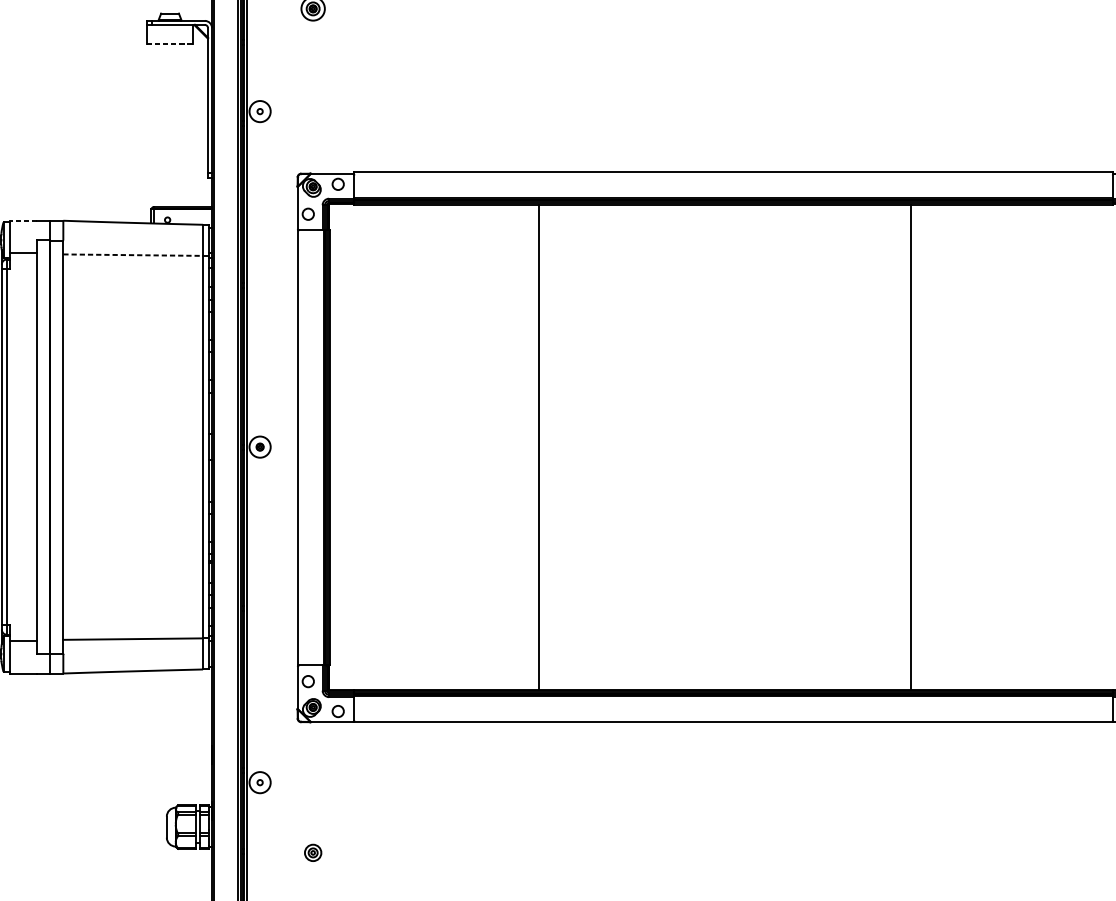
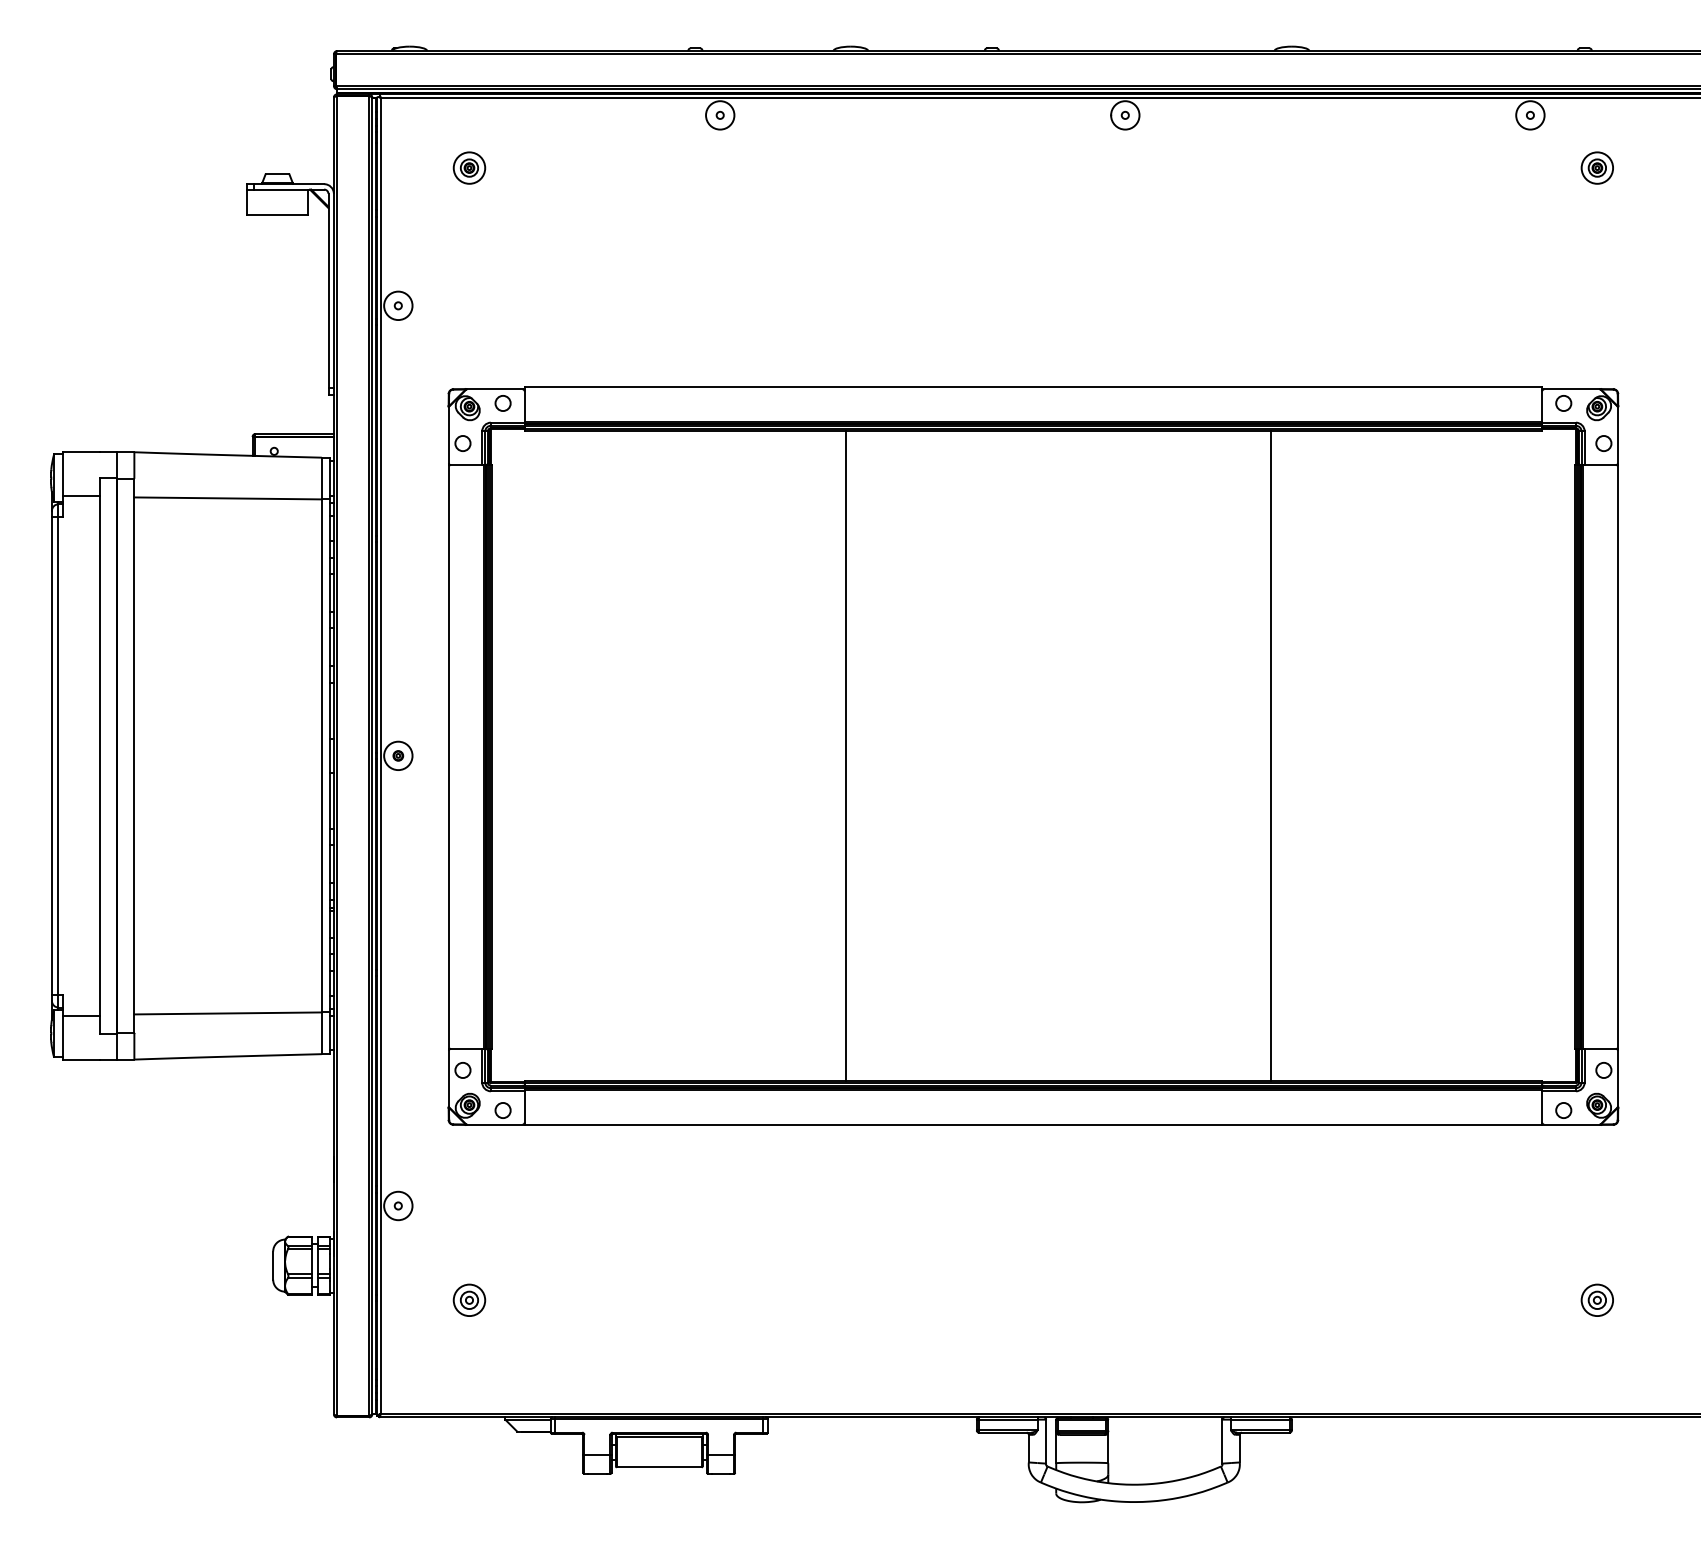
line: (170, 43) -> (277, 214), dashed -> solid
line: (23, 220) -> (80, 452), dashed -> solid
line: (133, 255) -> (228, 498), dashed -> solid
line: (538, 446) -> (845, 755), moved
part: (313, 852) -> (469, 1299), size x1.43

